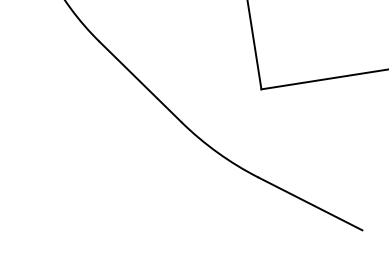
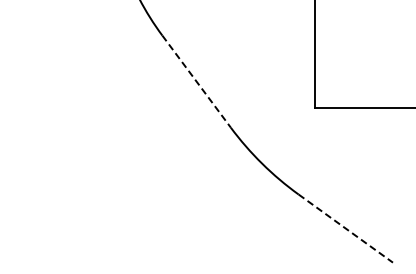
line: (140, 82) -> (196, 82), solid -> dashed
line: (311, 203) -> (346, 228), solid -> dashed

